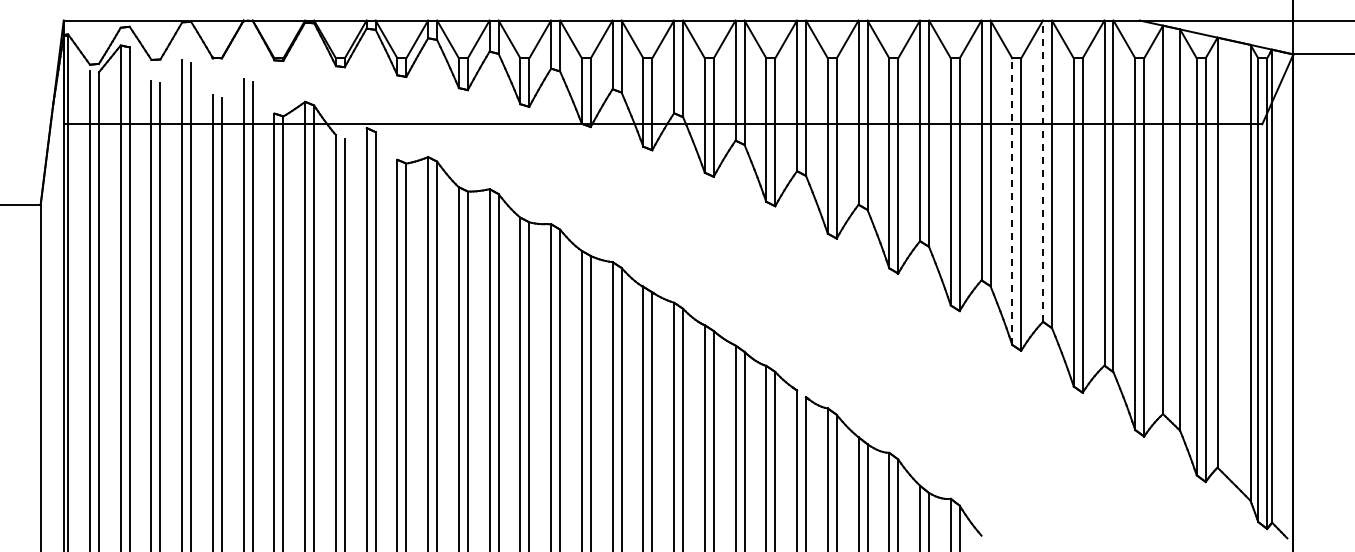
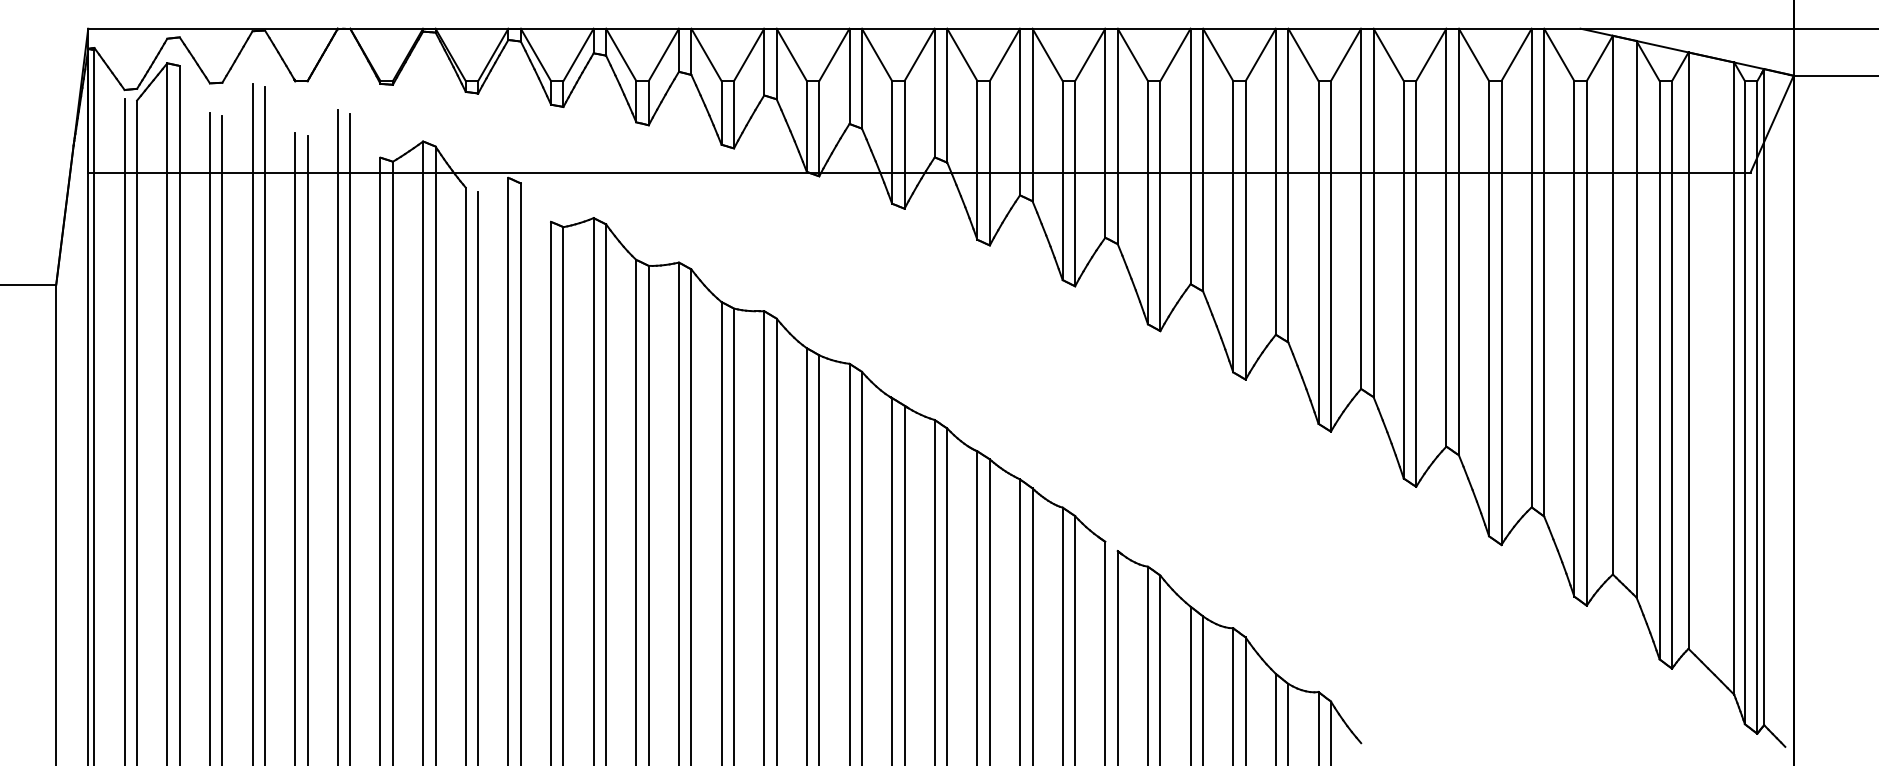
line: (1043, 171) -> (1447, 238), dashed -> solid
line: (1012, 201) -> (1404, 279), dashed -> solid

